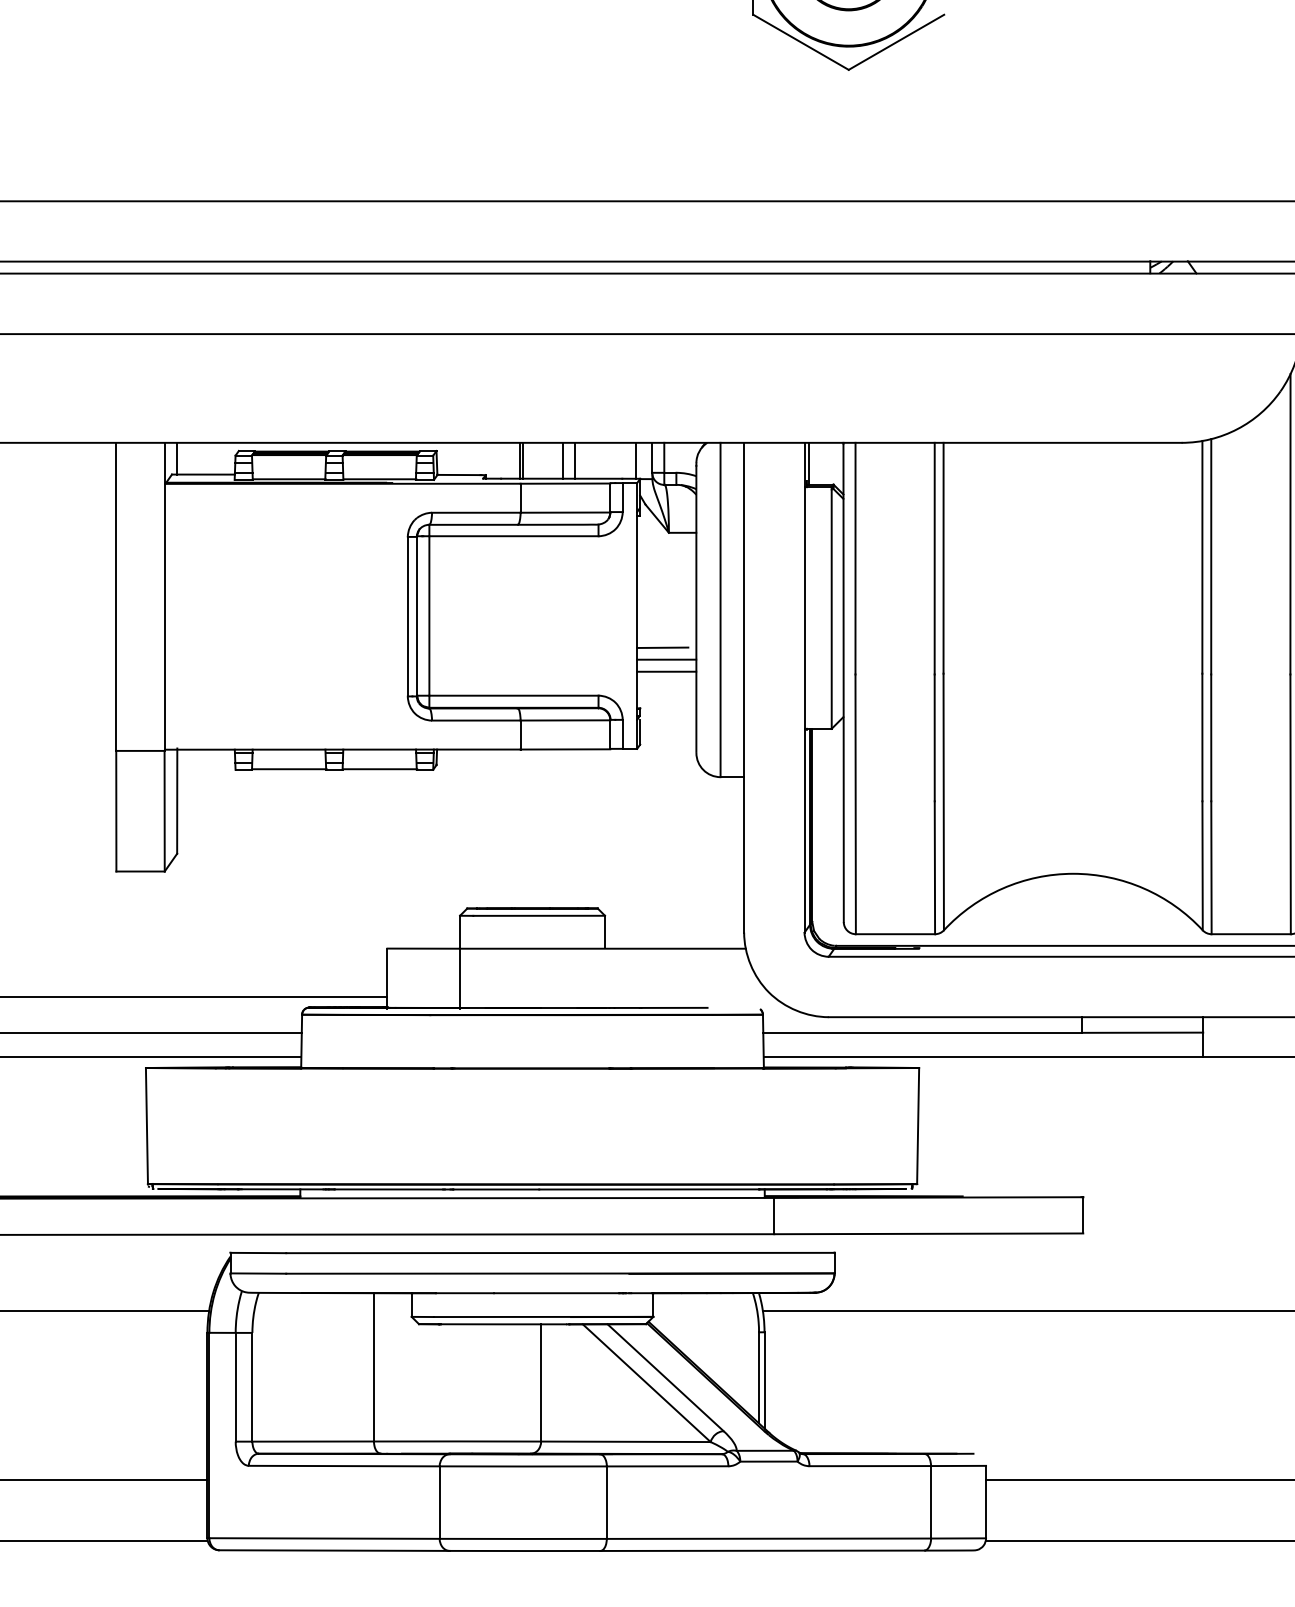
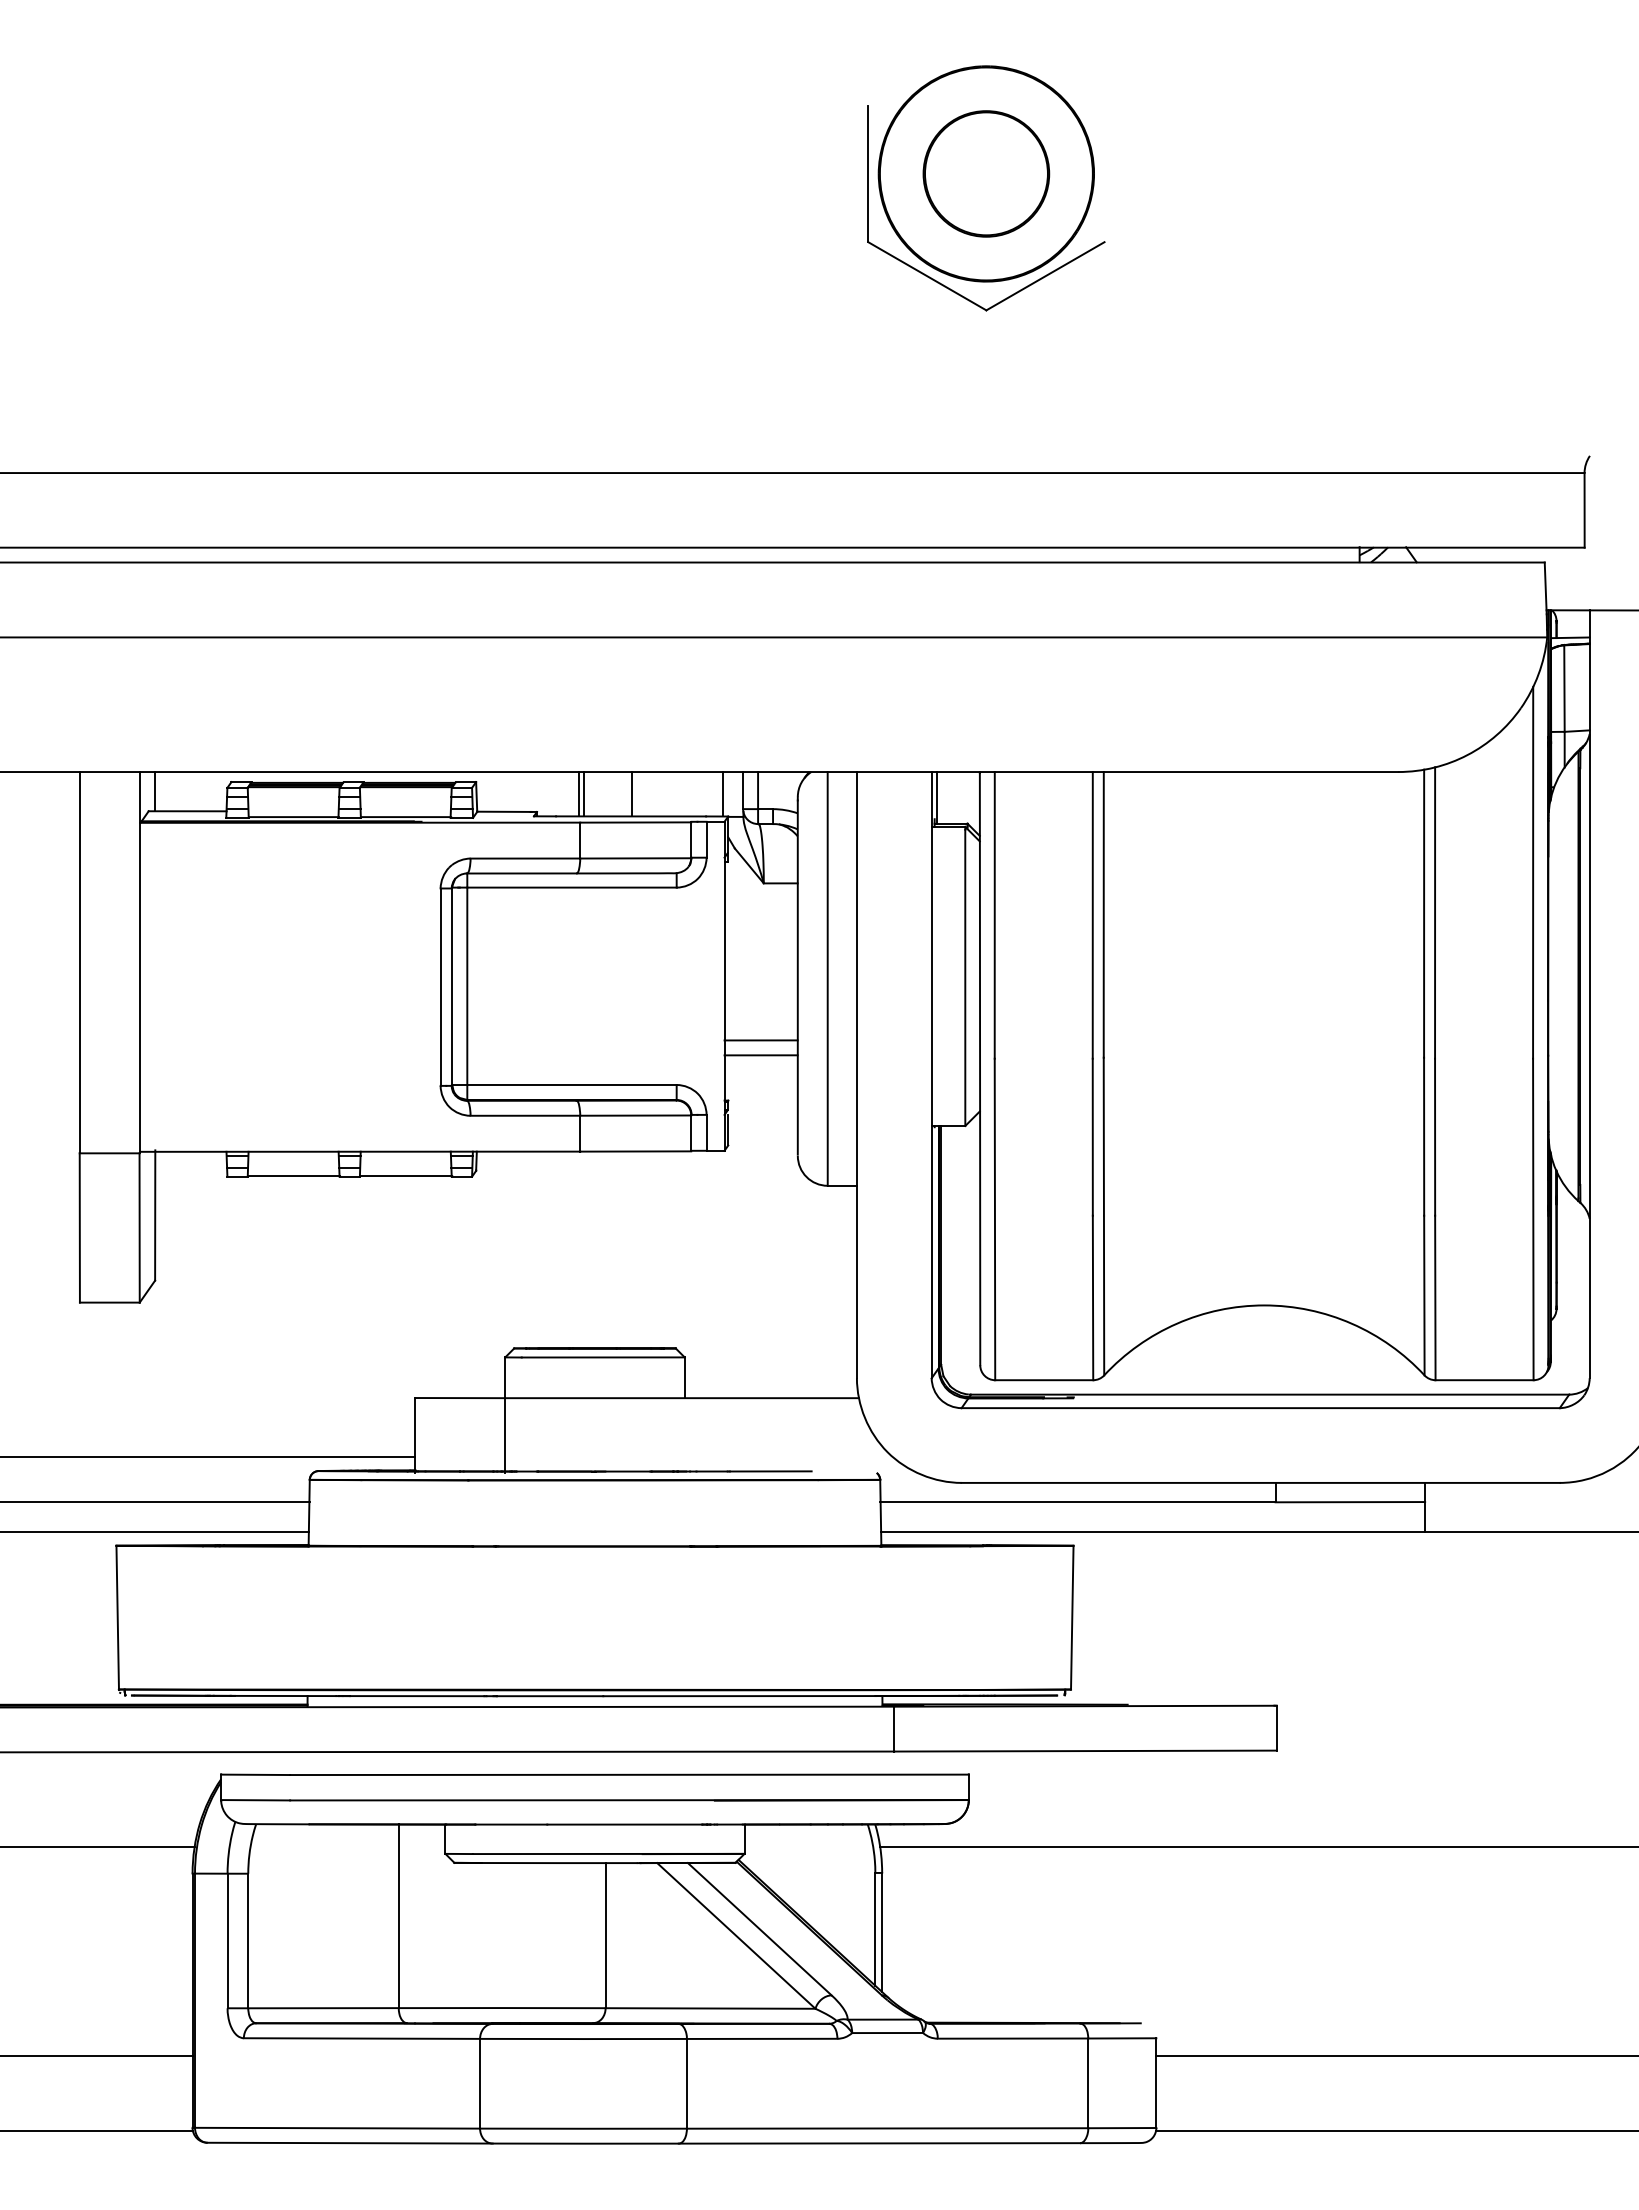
line: (574, 461) -> (647, 794), removed
line: (662, 647) -> (755, 1025), removed

